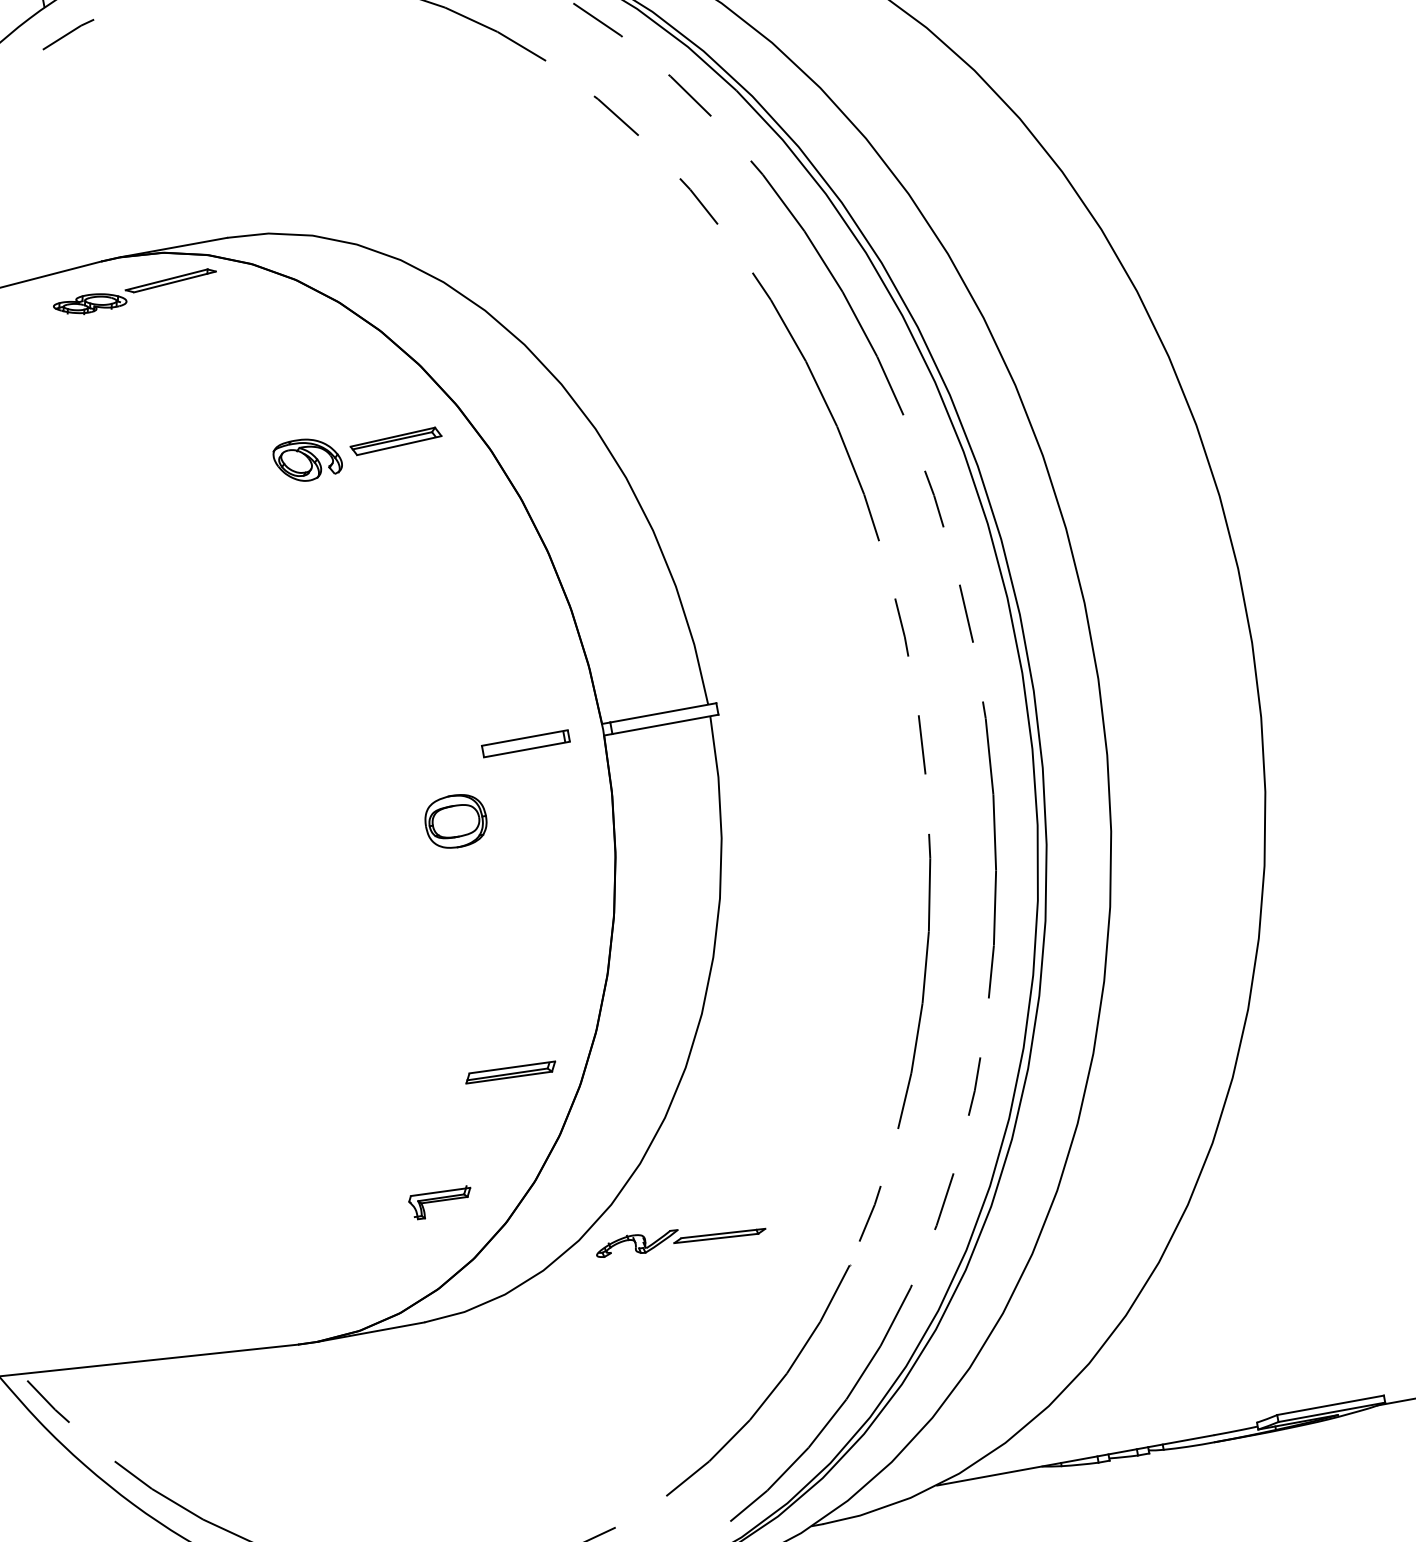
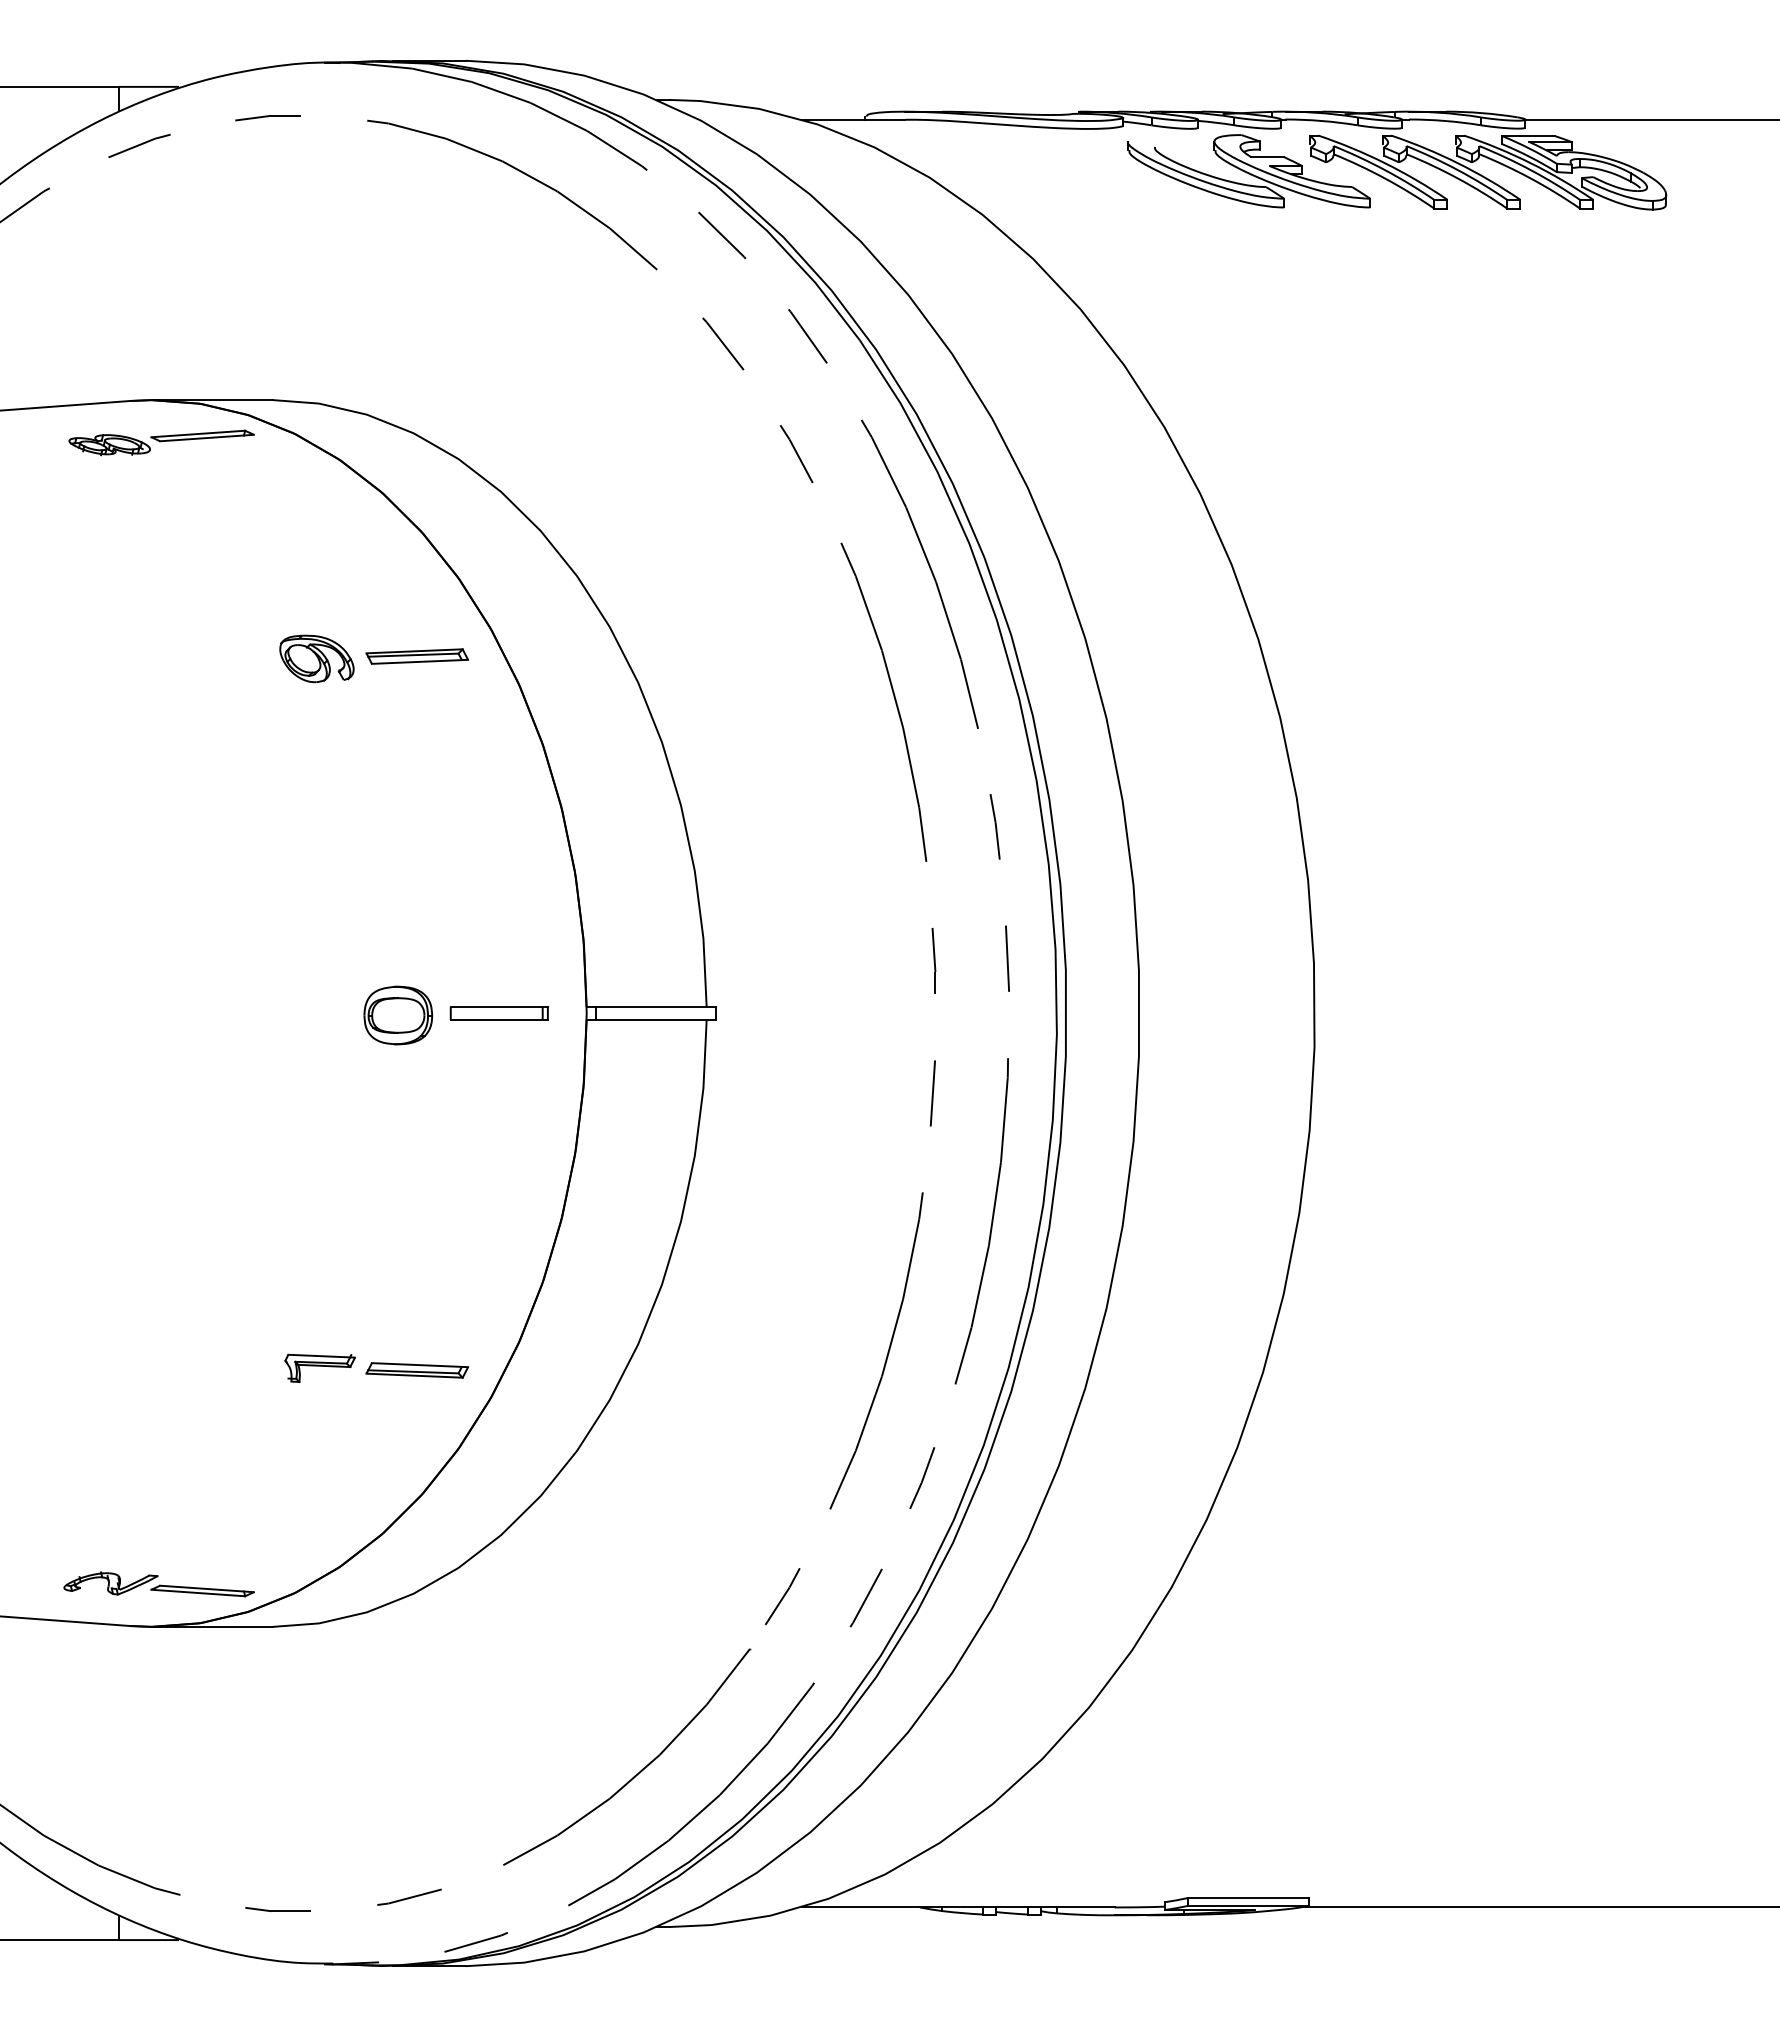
part: (456, 821) -> (398, 1015), moved
part: (440, 1202) -> (319, 1367), moved
part: (679, 1237) -> (158, 1584), moved

